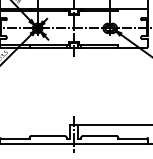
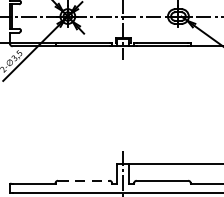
line: (48, 136) -> (84, 181), solid -> dashed

